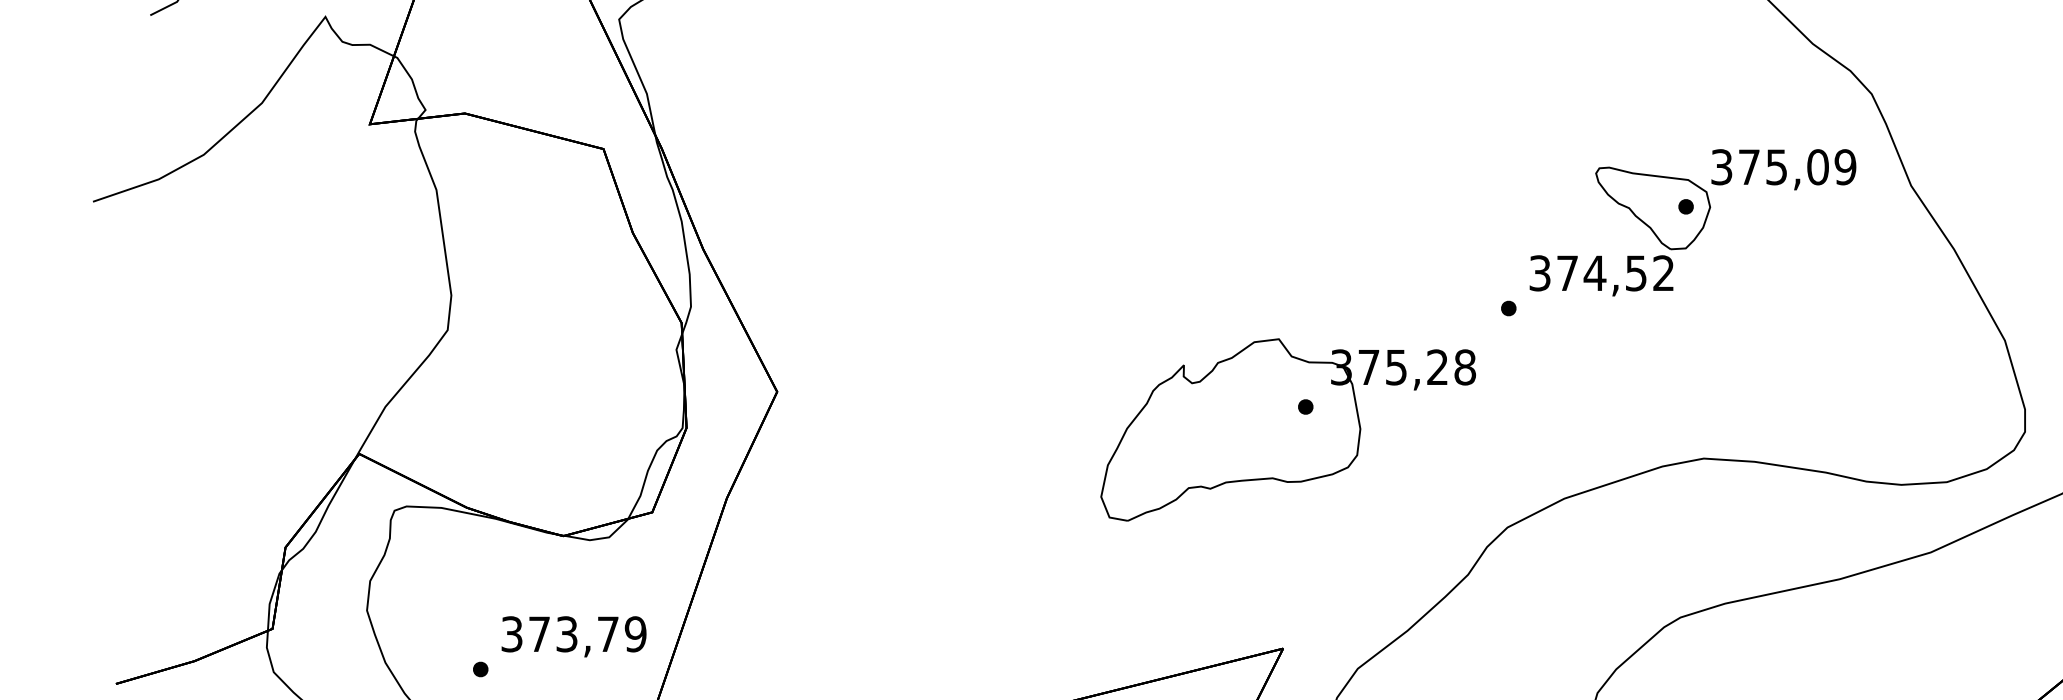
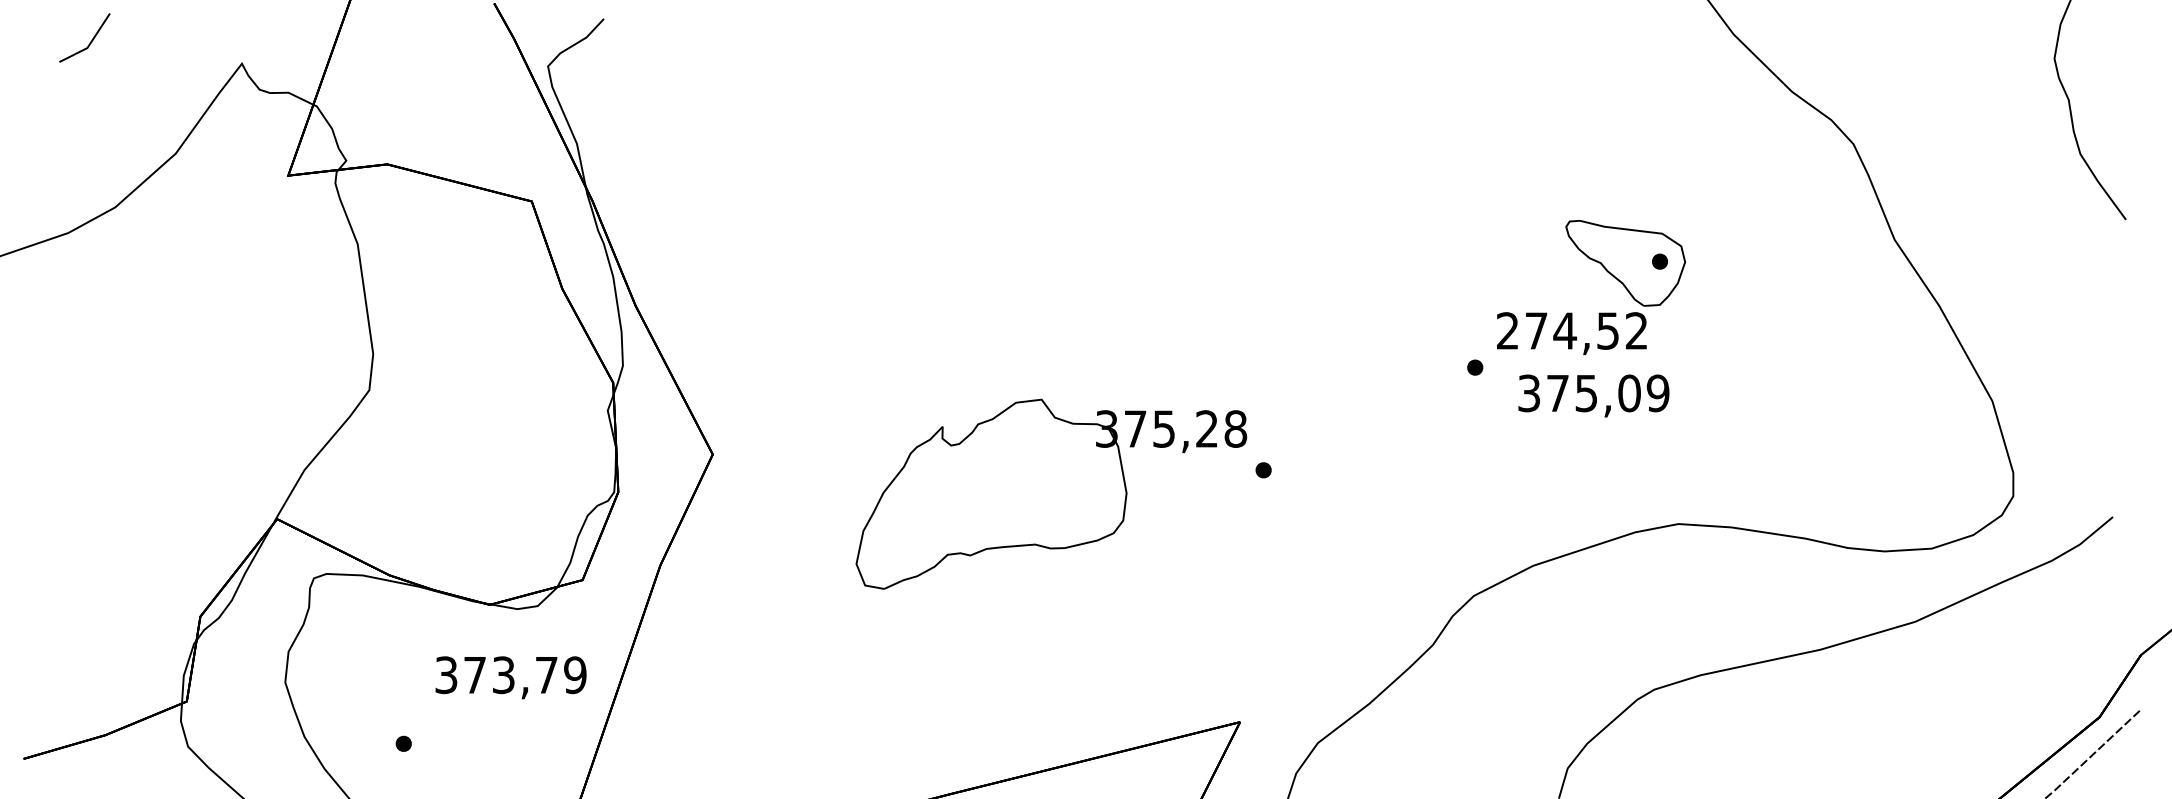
text: (1783, 169) -> (1593, 395), moved
text: (1539, 272) -> (1507, 330), 374,52 -> 274,52
part: (1288, 429) -> (1051, 493), moved
text: (573, 636) -> (510, 677), moved

